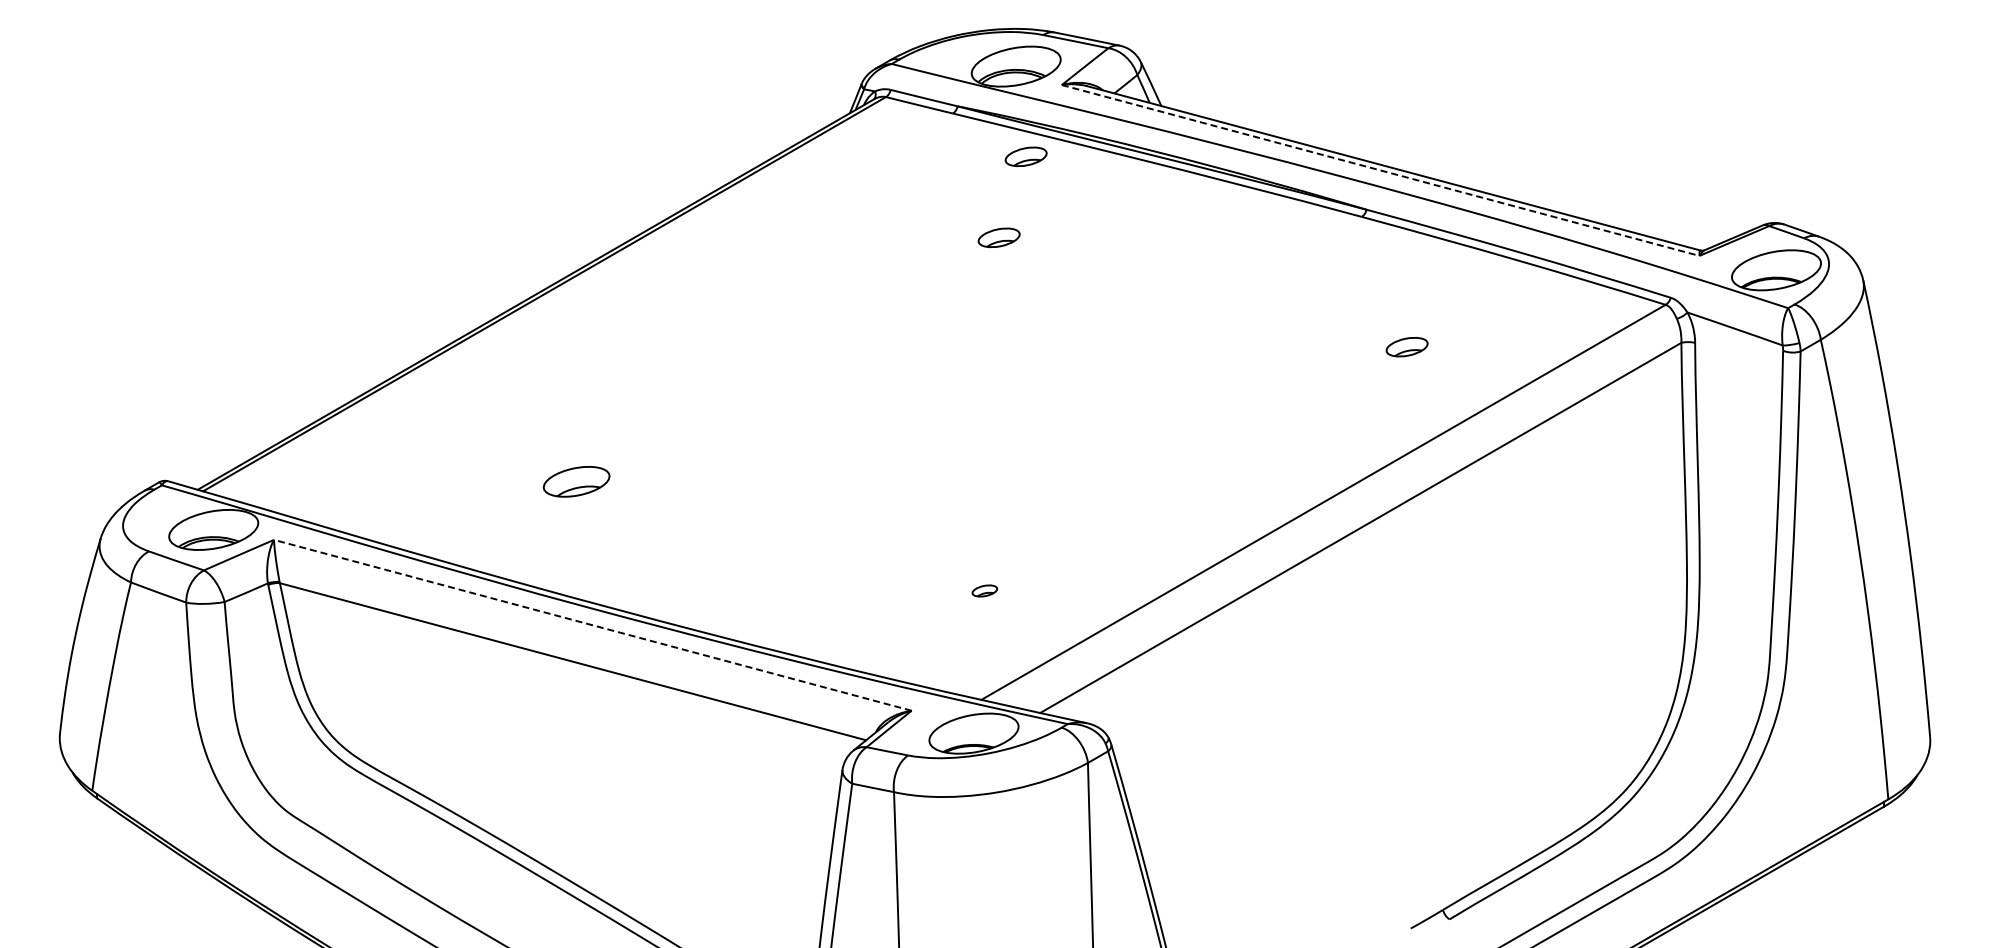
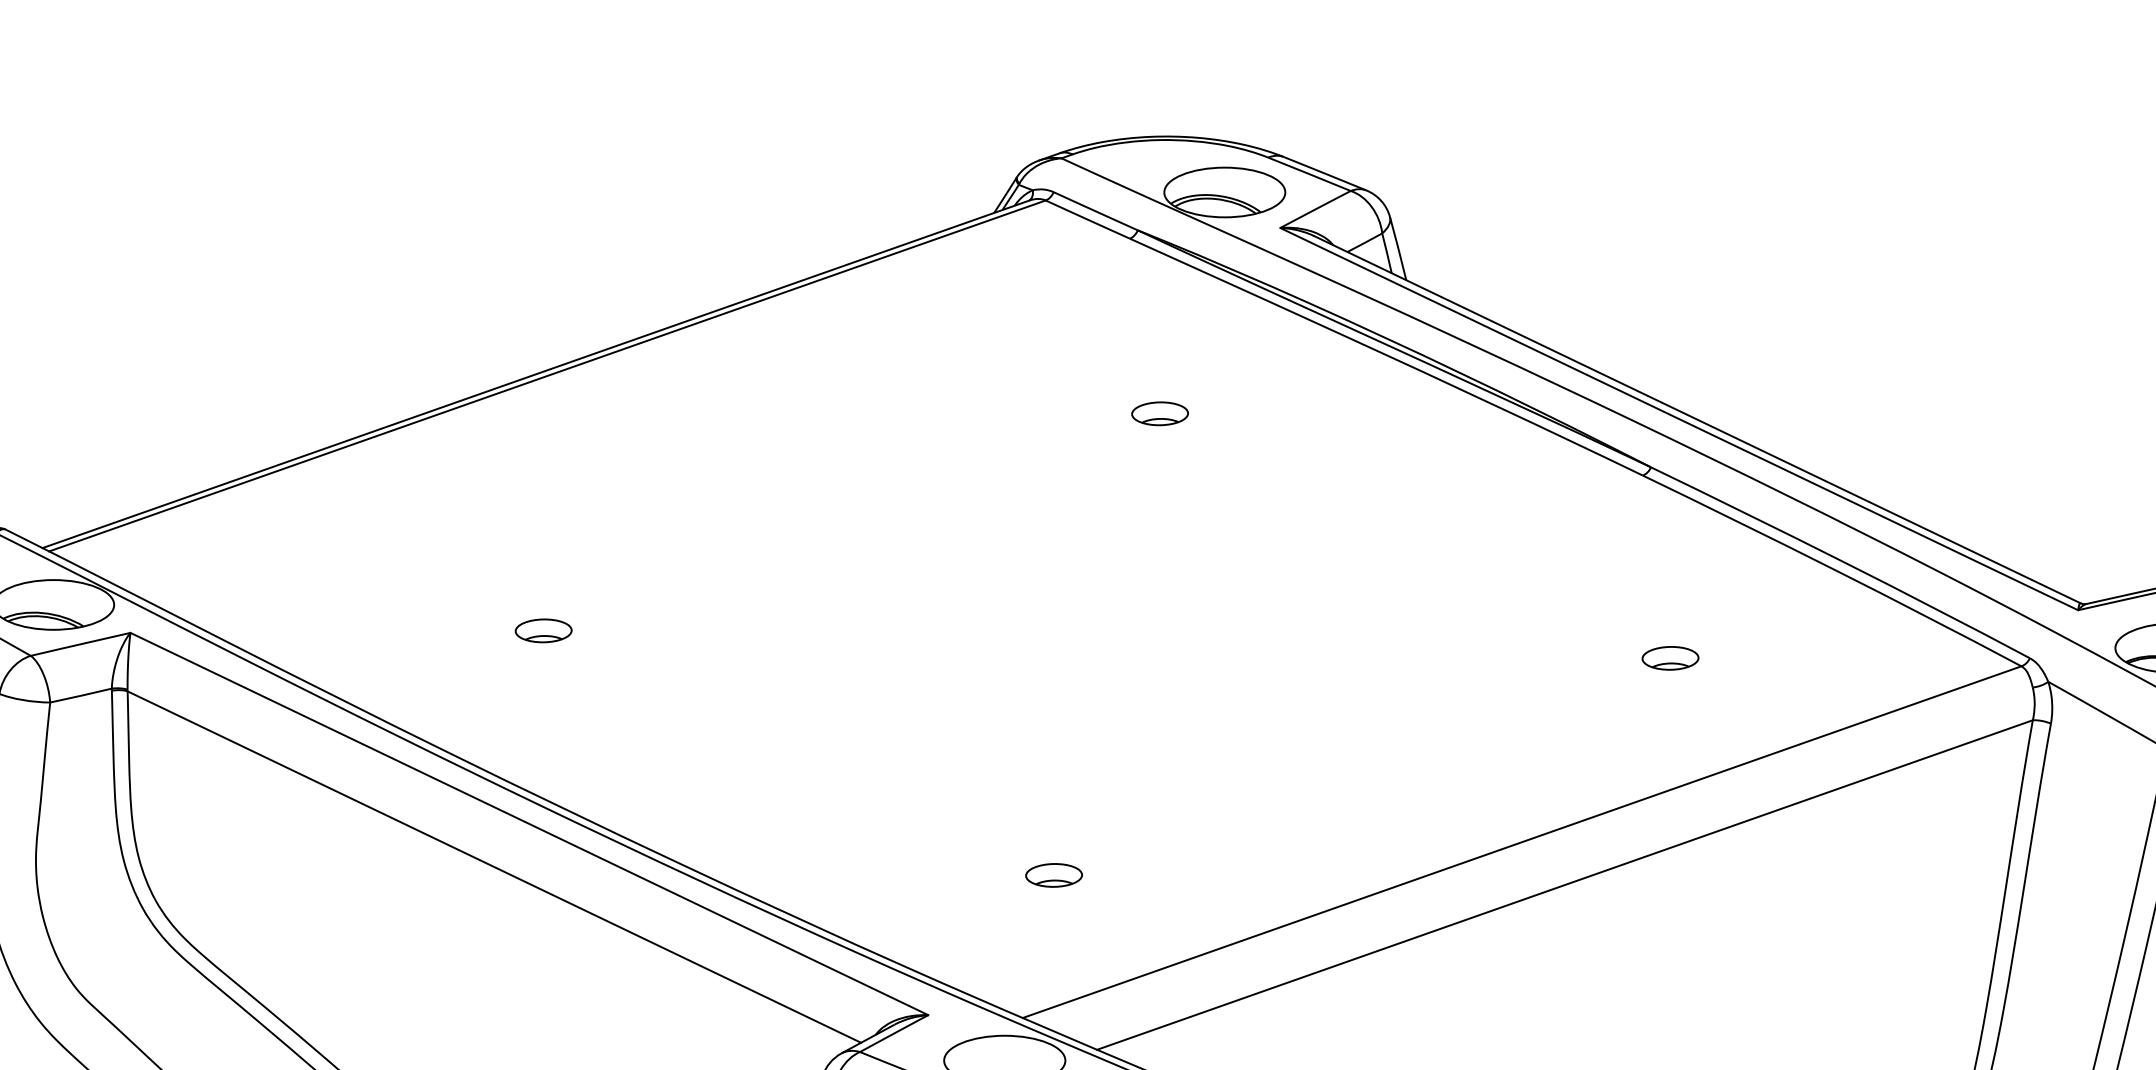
part: (1025, 156) -> (1214, 313), removed
line: (1381, 170) -> (1680, 419), dashed -> solid
part: (576, 481) -> (543, 630), size x0.62
part: (984, 590) -> (1053, 874), size x1.67
line: (592, 625) -> (528, 824), dashed -> solid

